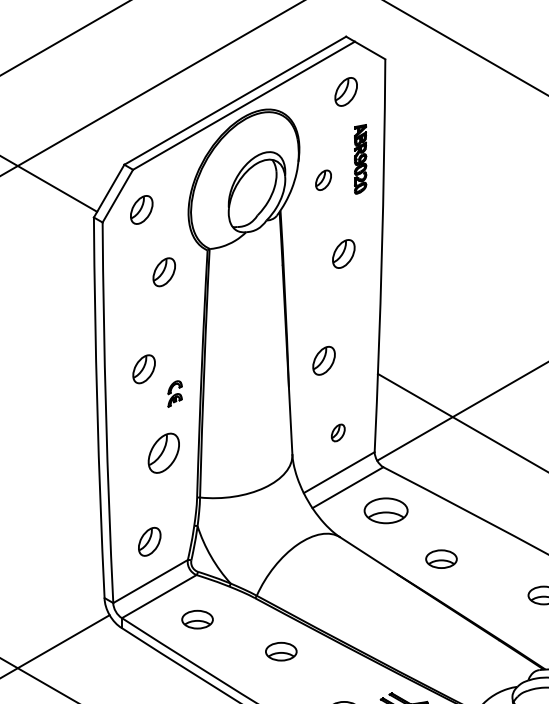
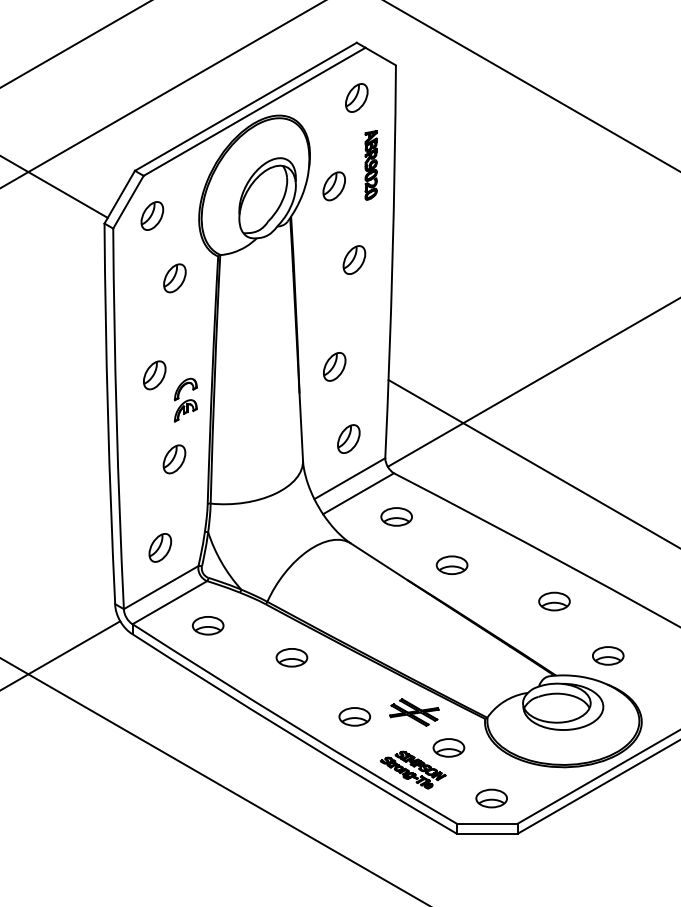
part: (322, 180) -> (333, 186), size x1.43
part: (174, 393) -> (185, 399), size x1.67
part: (337, 432) -> (348, 438), size x1.67
part: (163, 453) -> (174, 459), size x0.71
part: (385, 510) -> (396, 516), size x0.71

